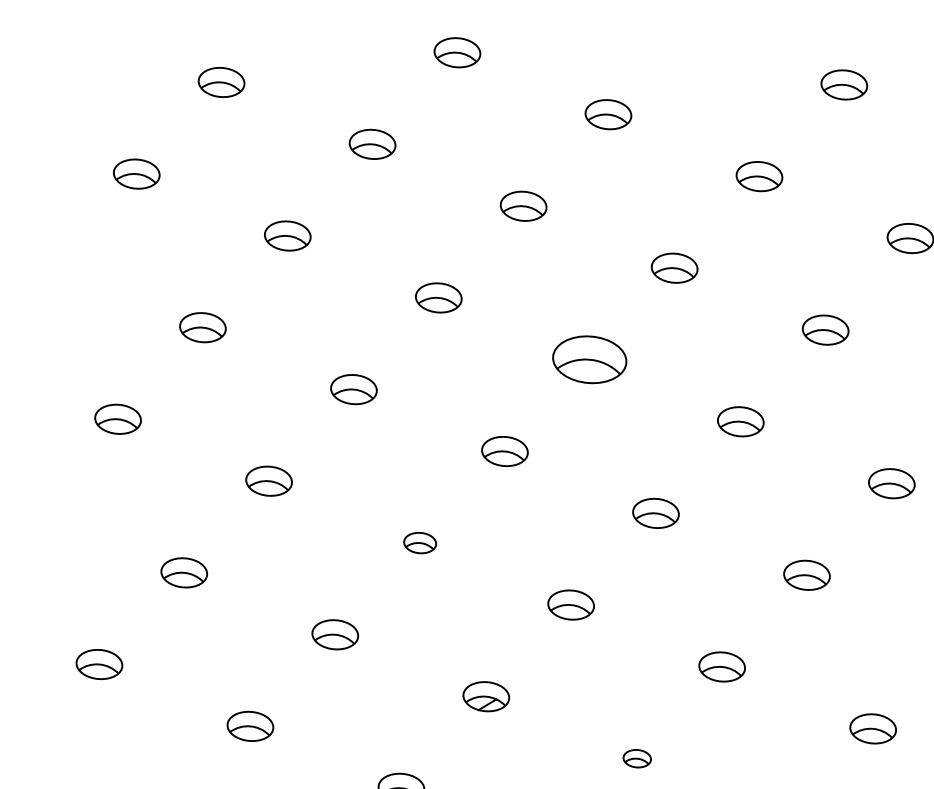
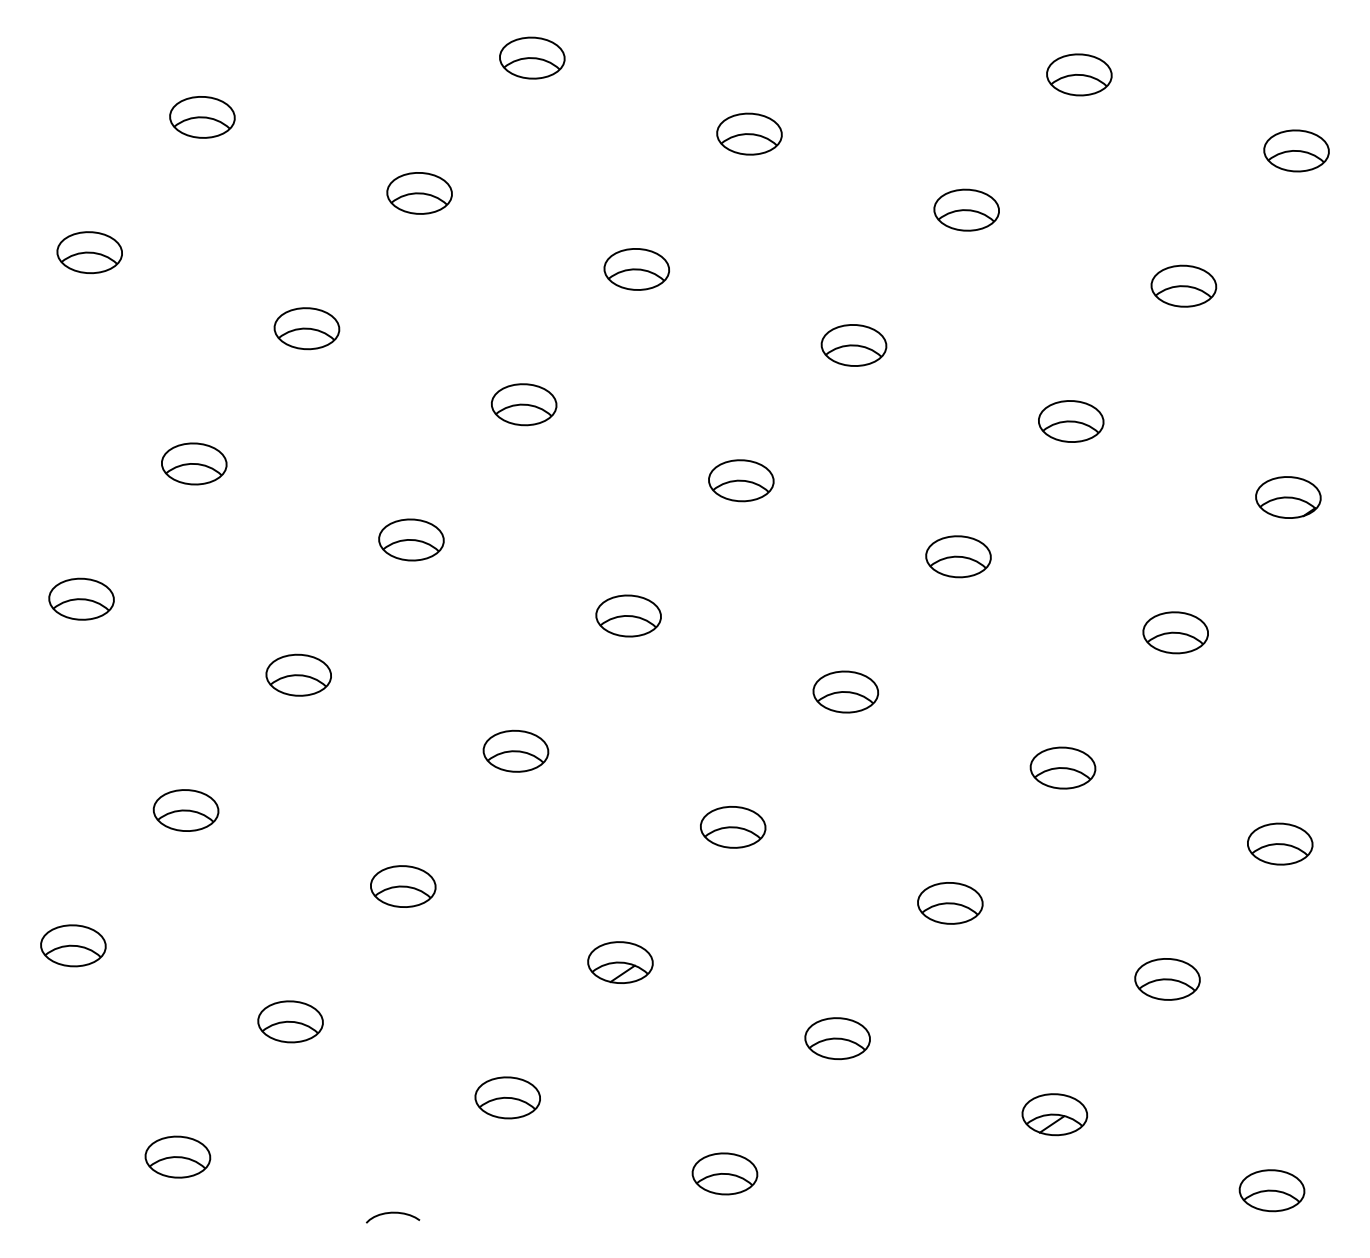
part: (589, 359) -> (741, 480), size x0.62
part: (419, 542) -> (515, 750), size x1.43
part: (637, 758) -> (837, 1038), size x1.67

